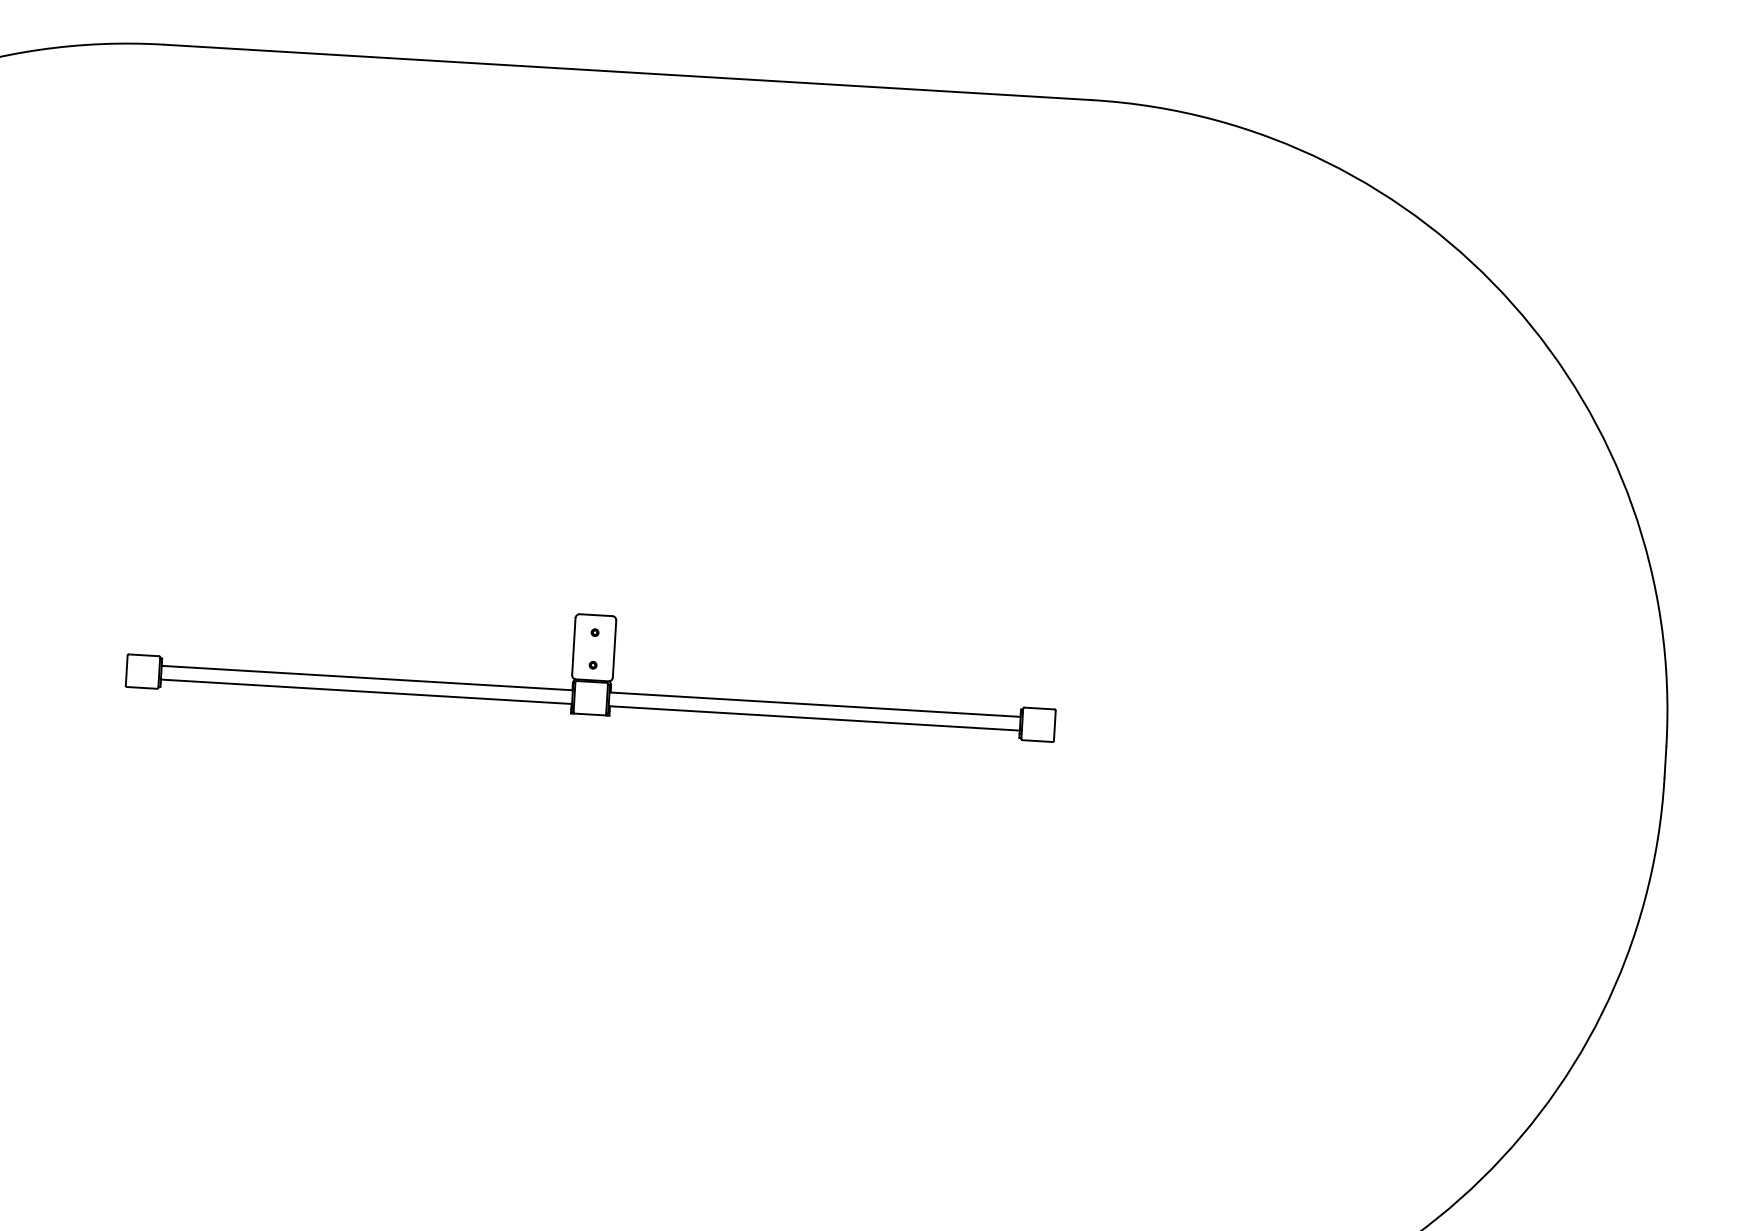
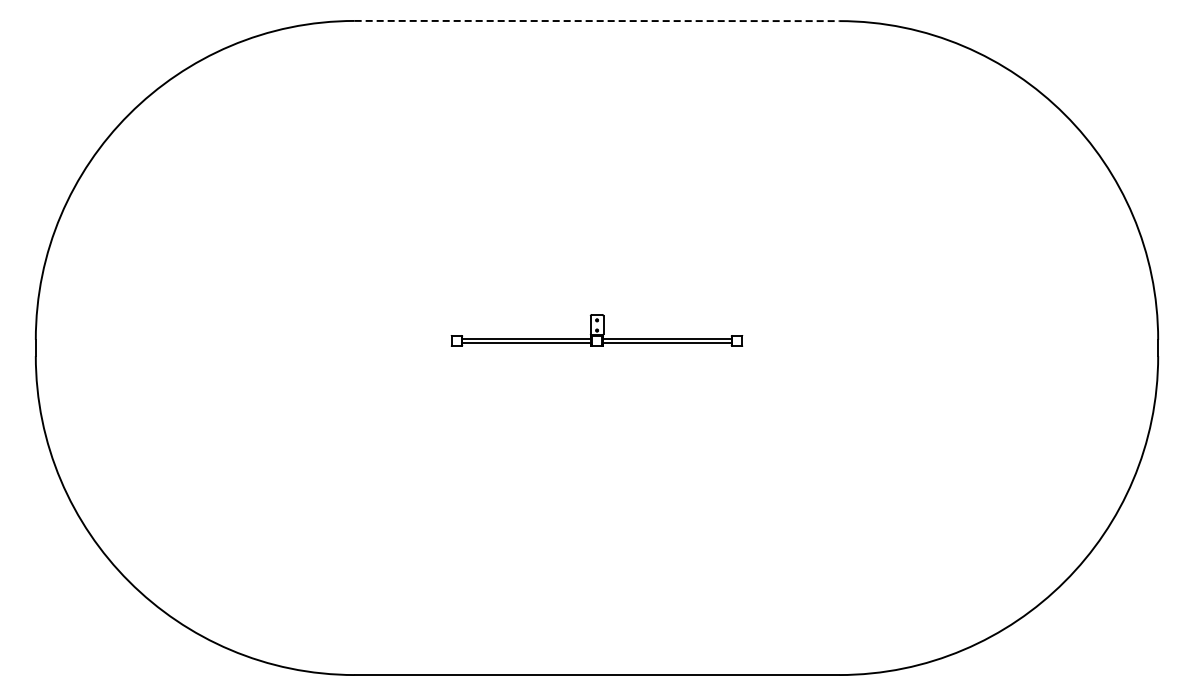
line: (628, 73) -> (597, 21), solid -> dashed
part: (591, 664) -> (596, 330), size x0.6

